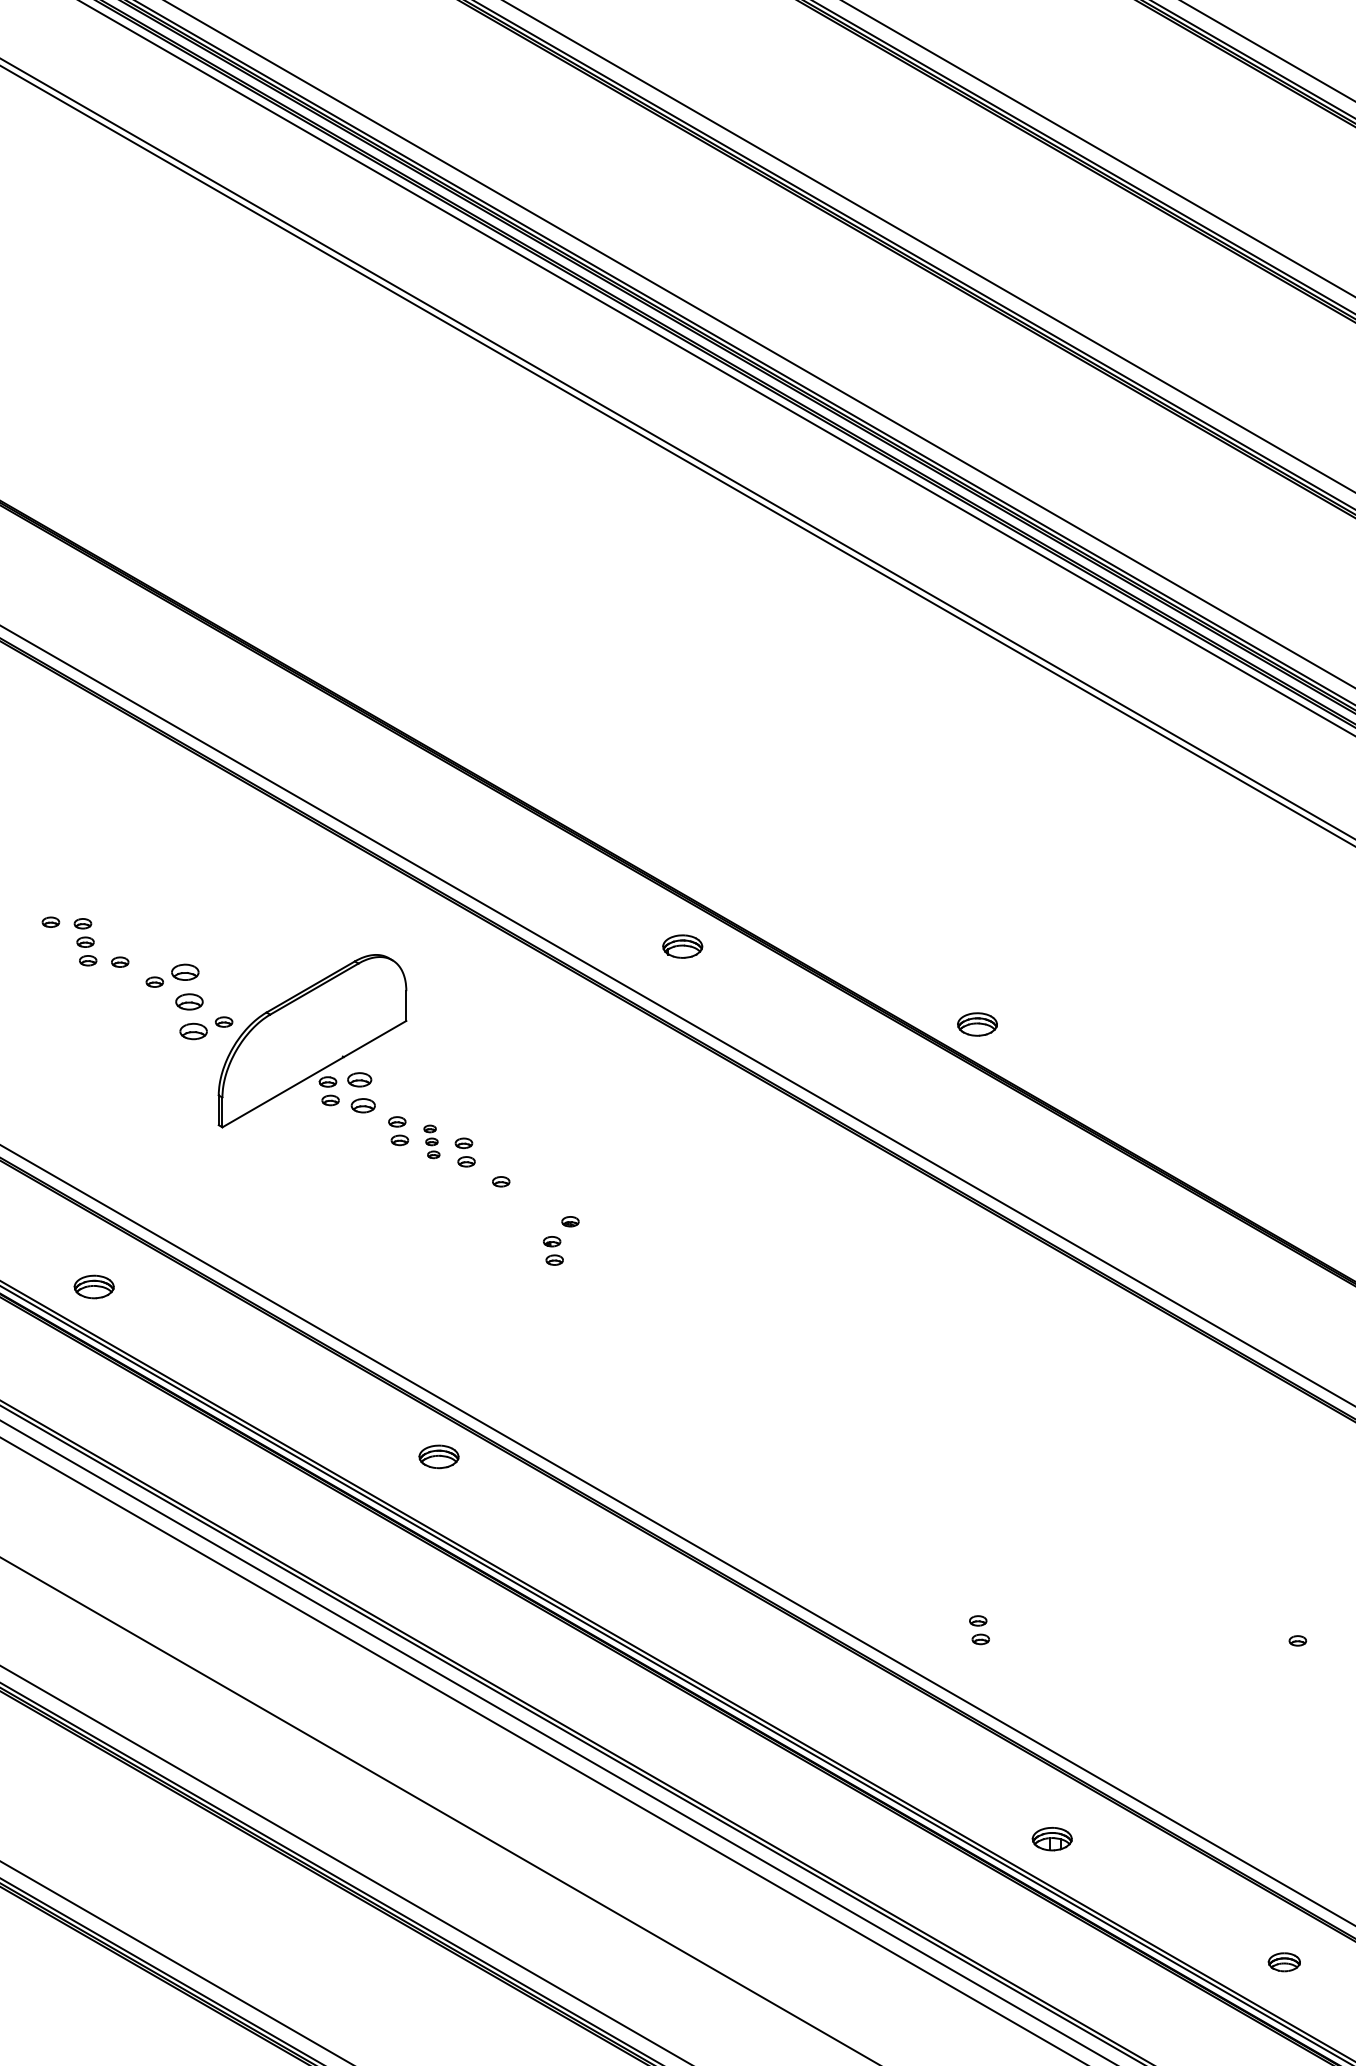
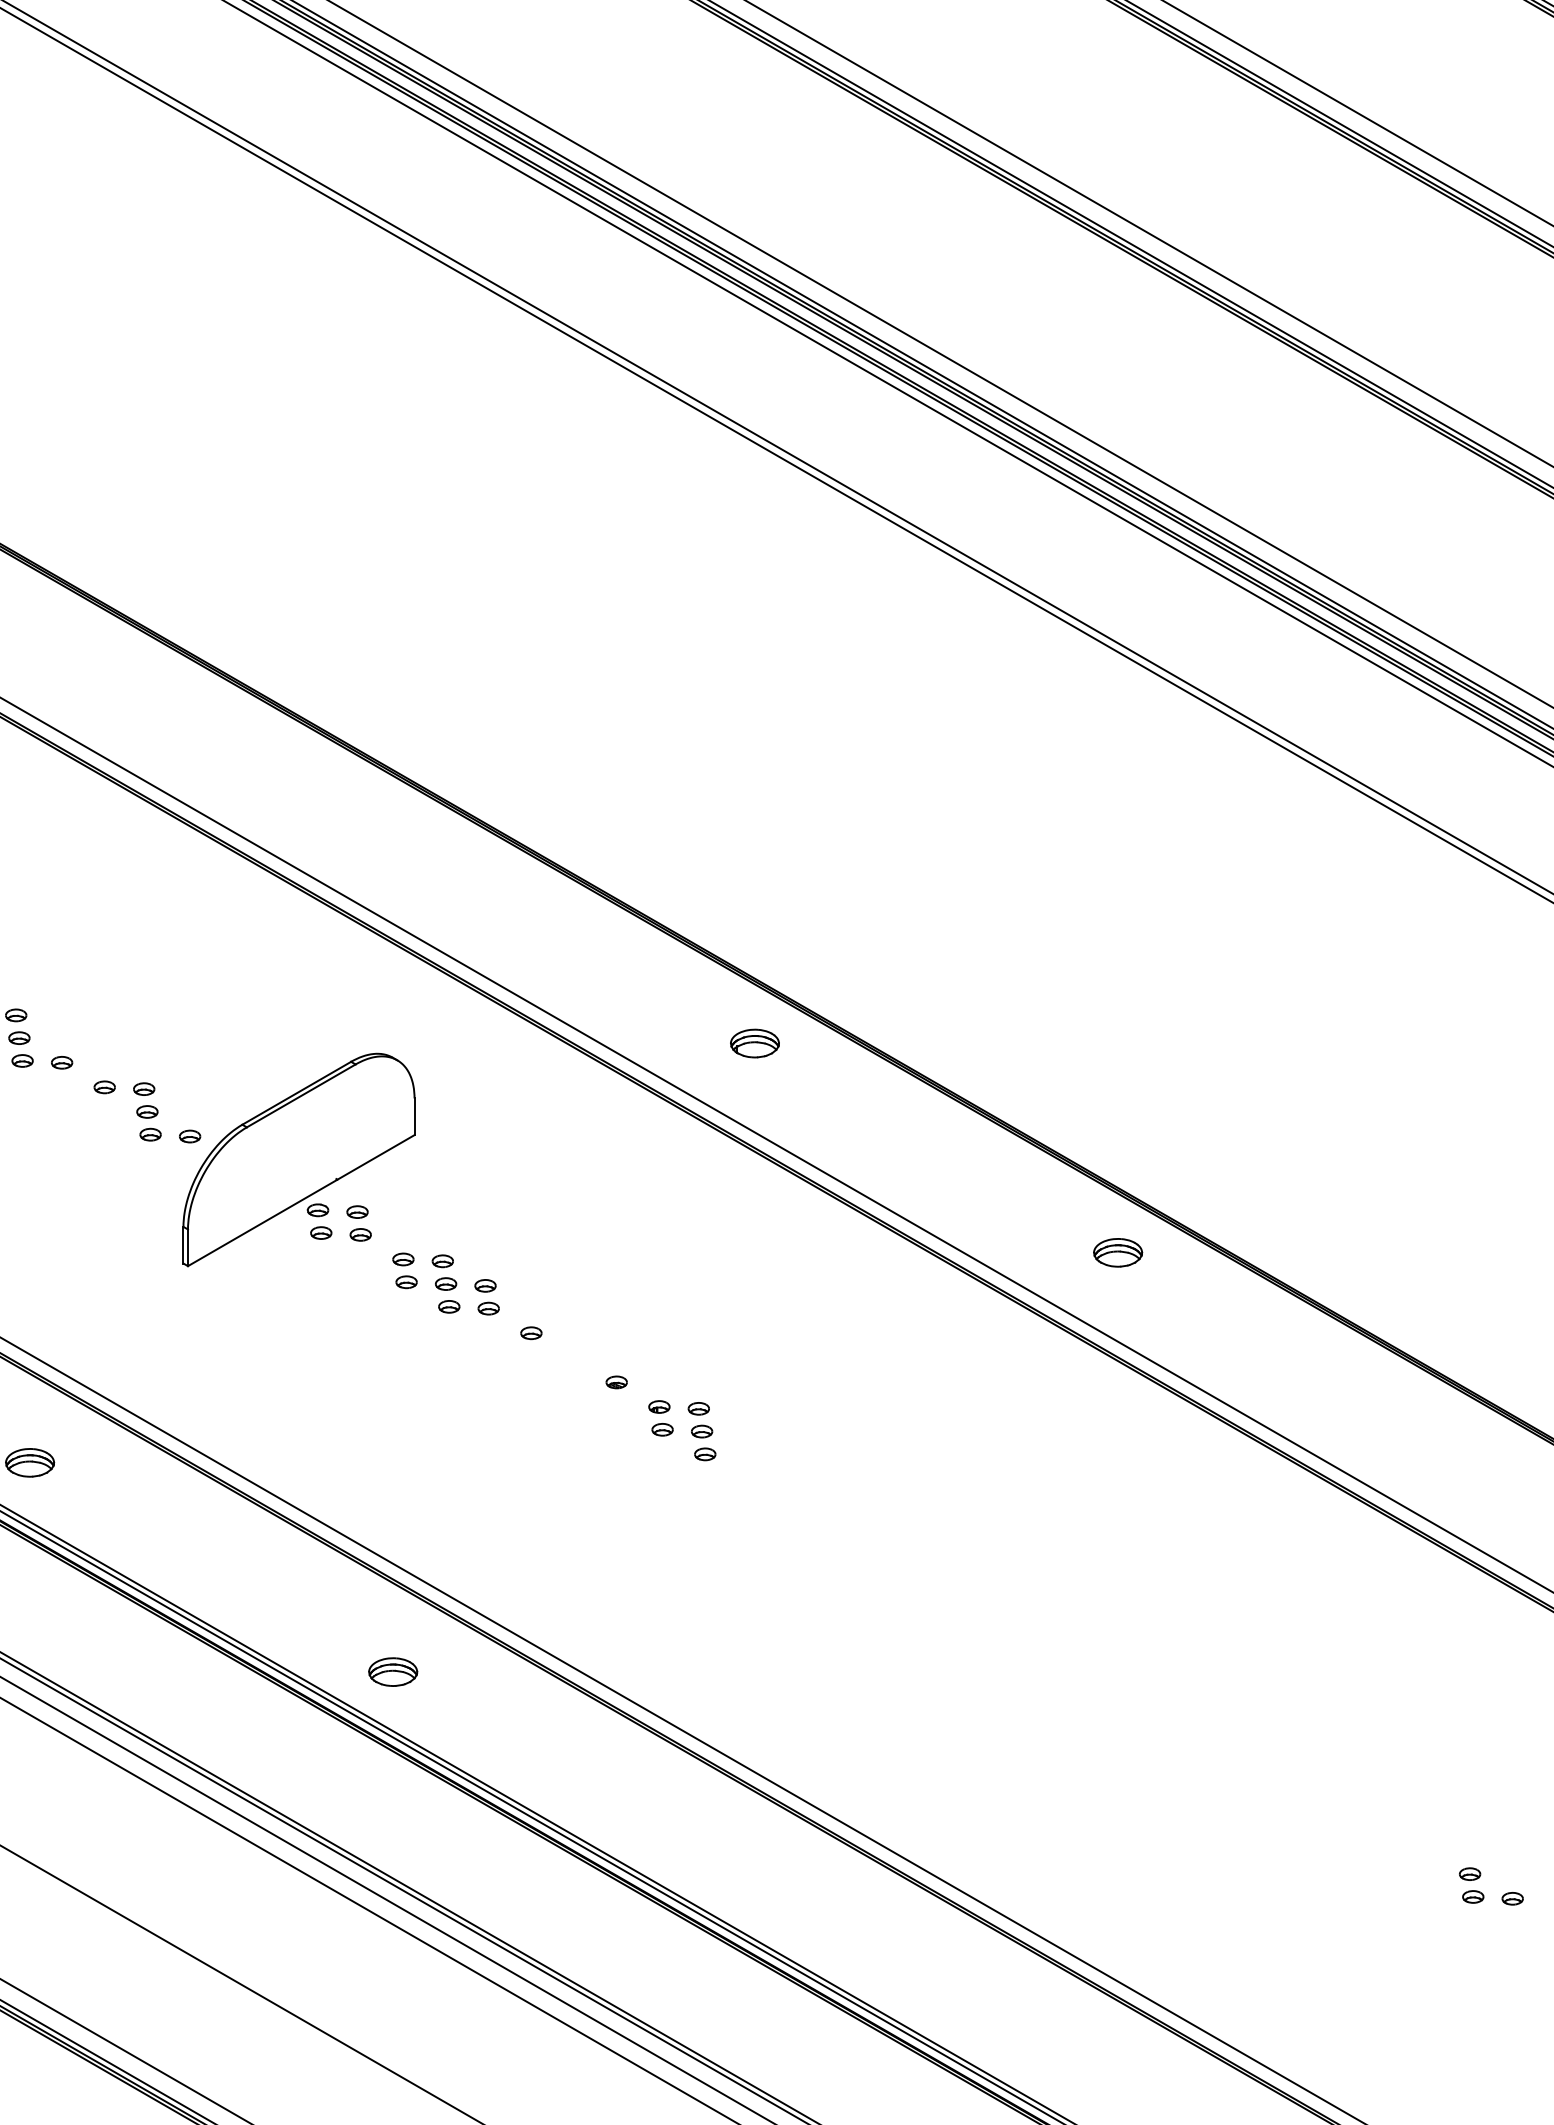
part: (189, 1002) -> (147, 1112), size x0.62
part: (977, 1024) -> (1118, 1252), moved
part: (360, 1092) -> (358, 1223), size x0.71
part: (431, 1141) -> (445, 1283), size x1.43
part: (553, 1250) -> (661, 1417), moved
part: (639, 1261) -> (701, 1431), added
part: (438, 1456) -> (392, 1671), moved
part: (979, 1630) -> (1471, 1885), moved

